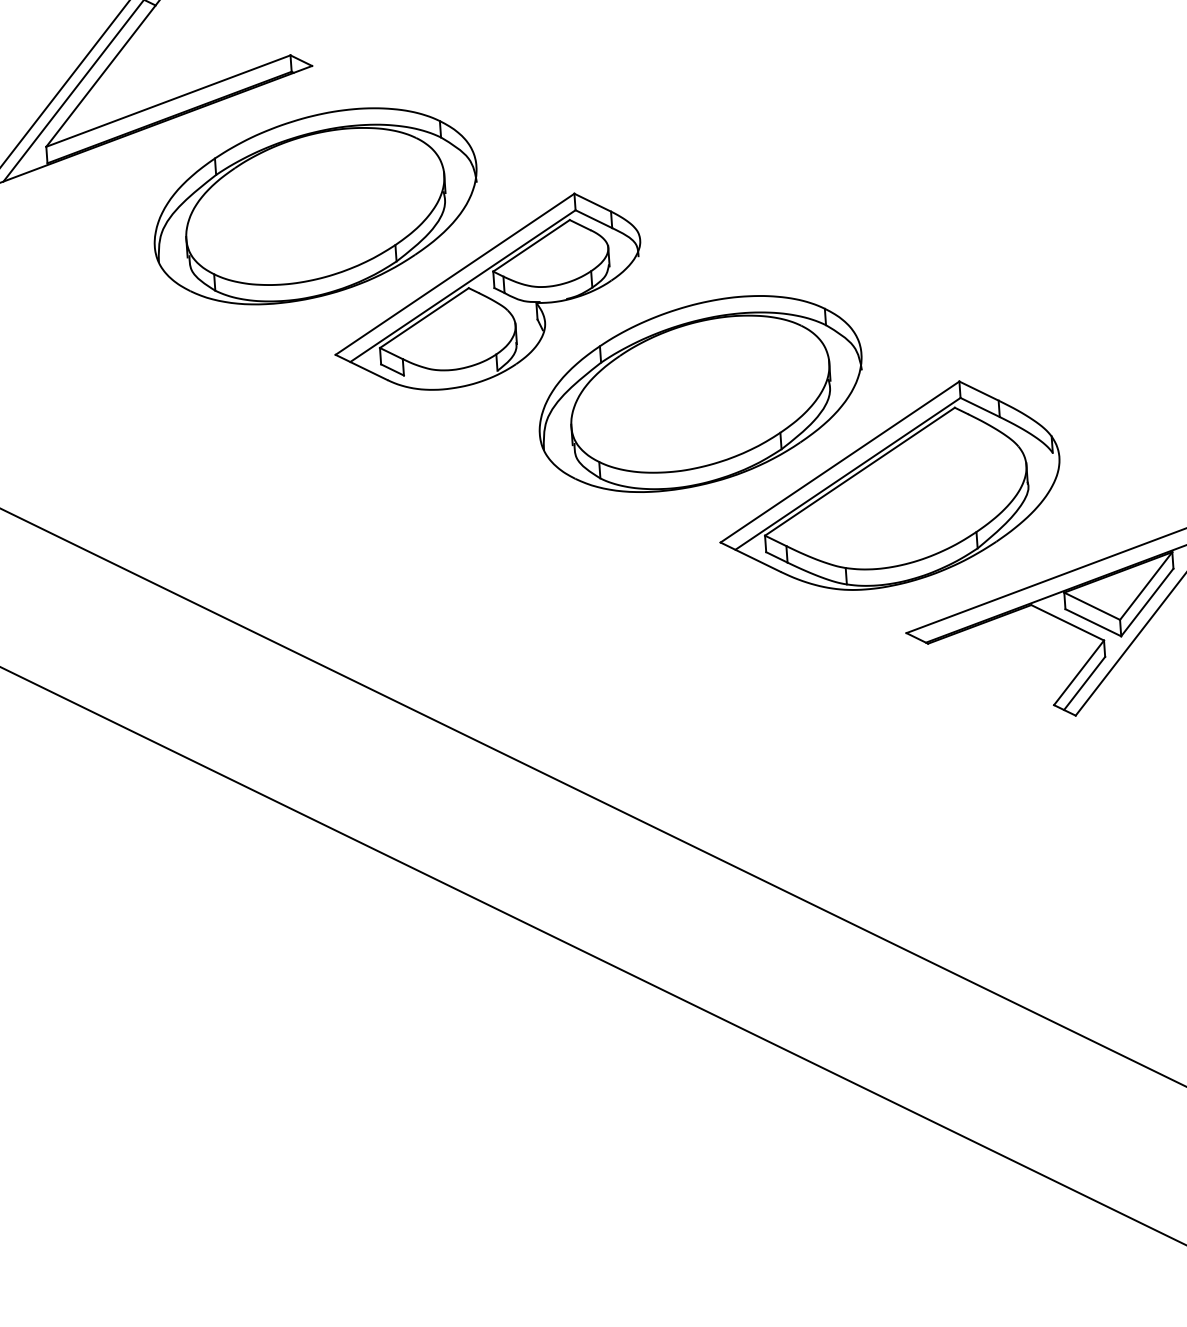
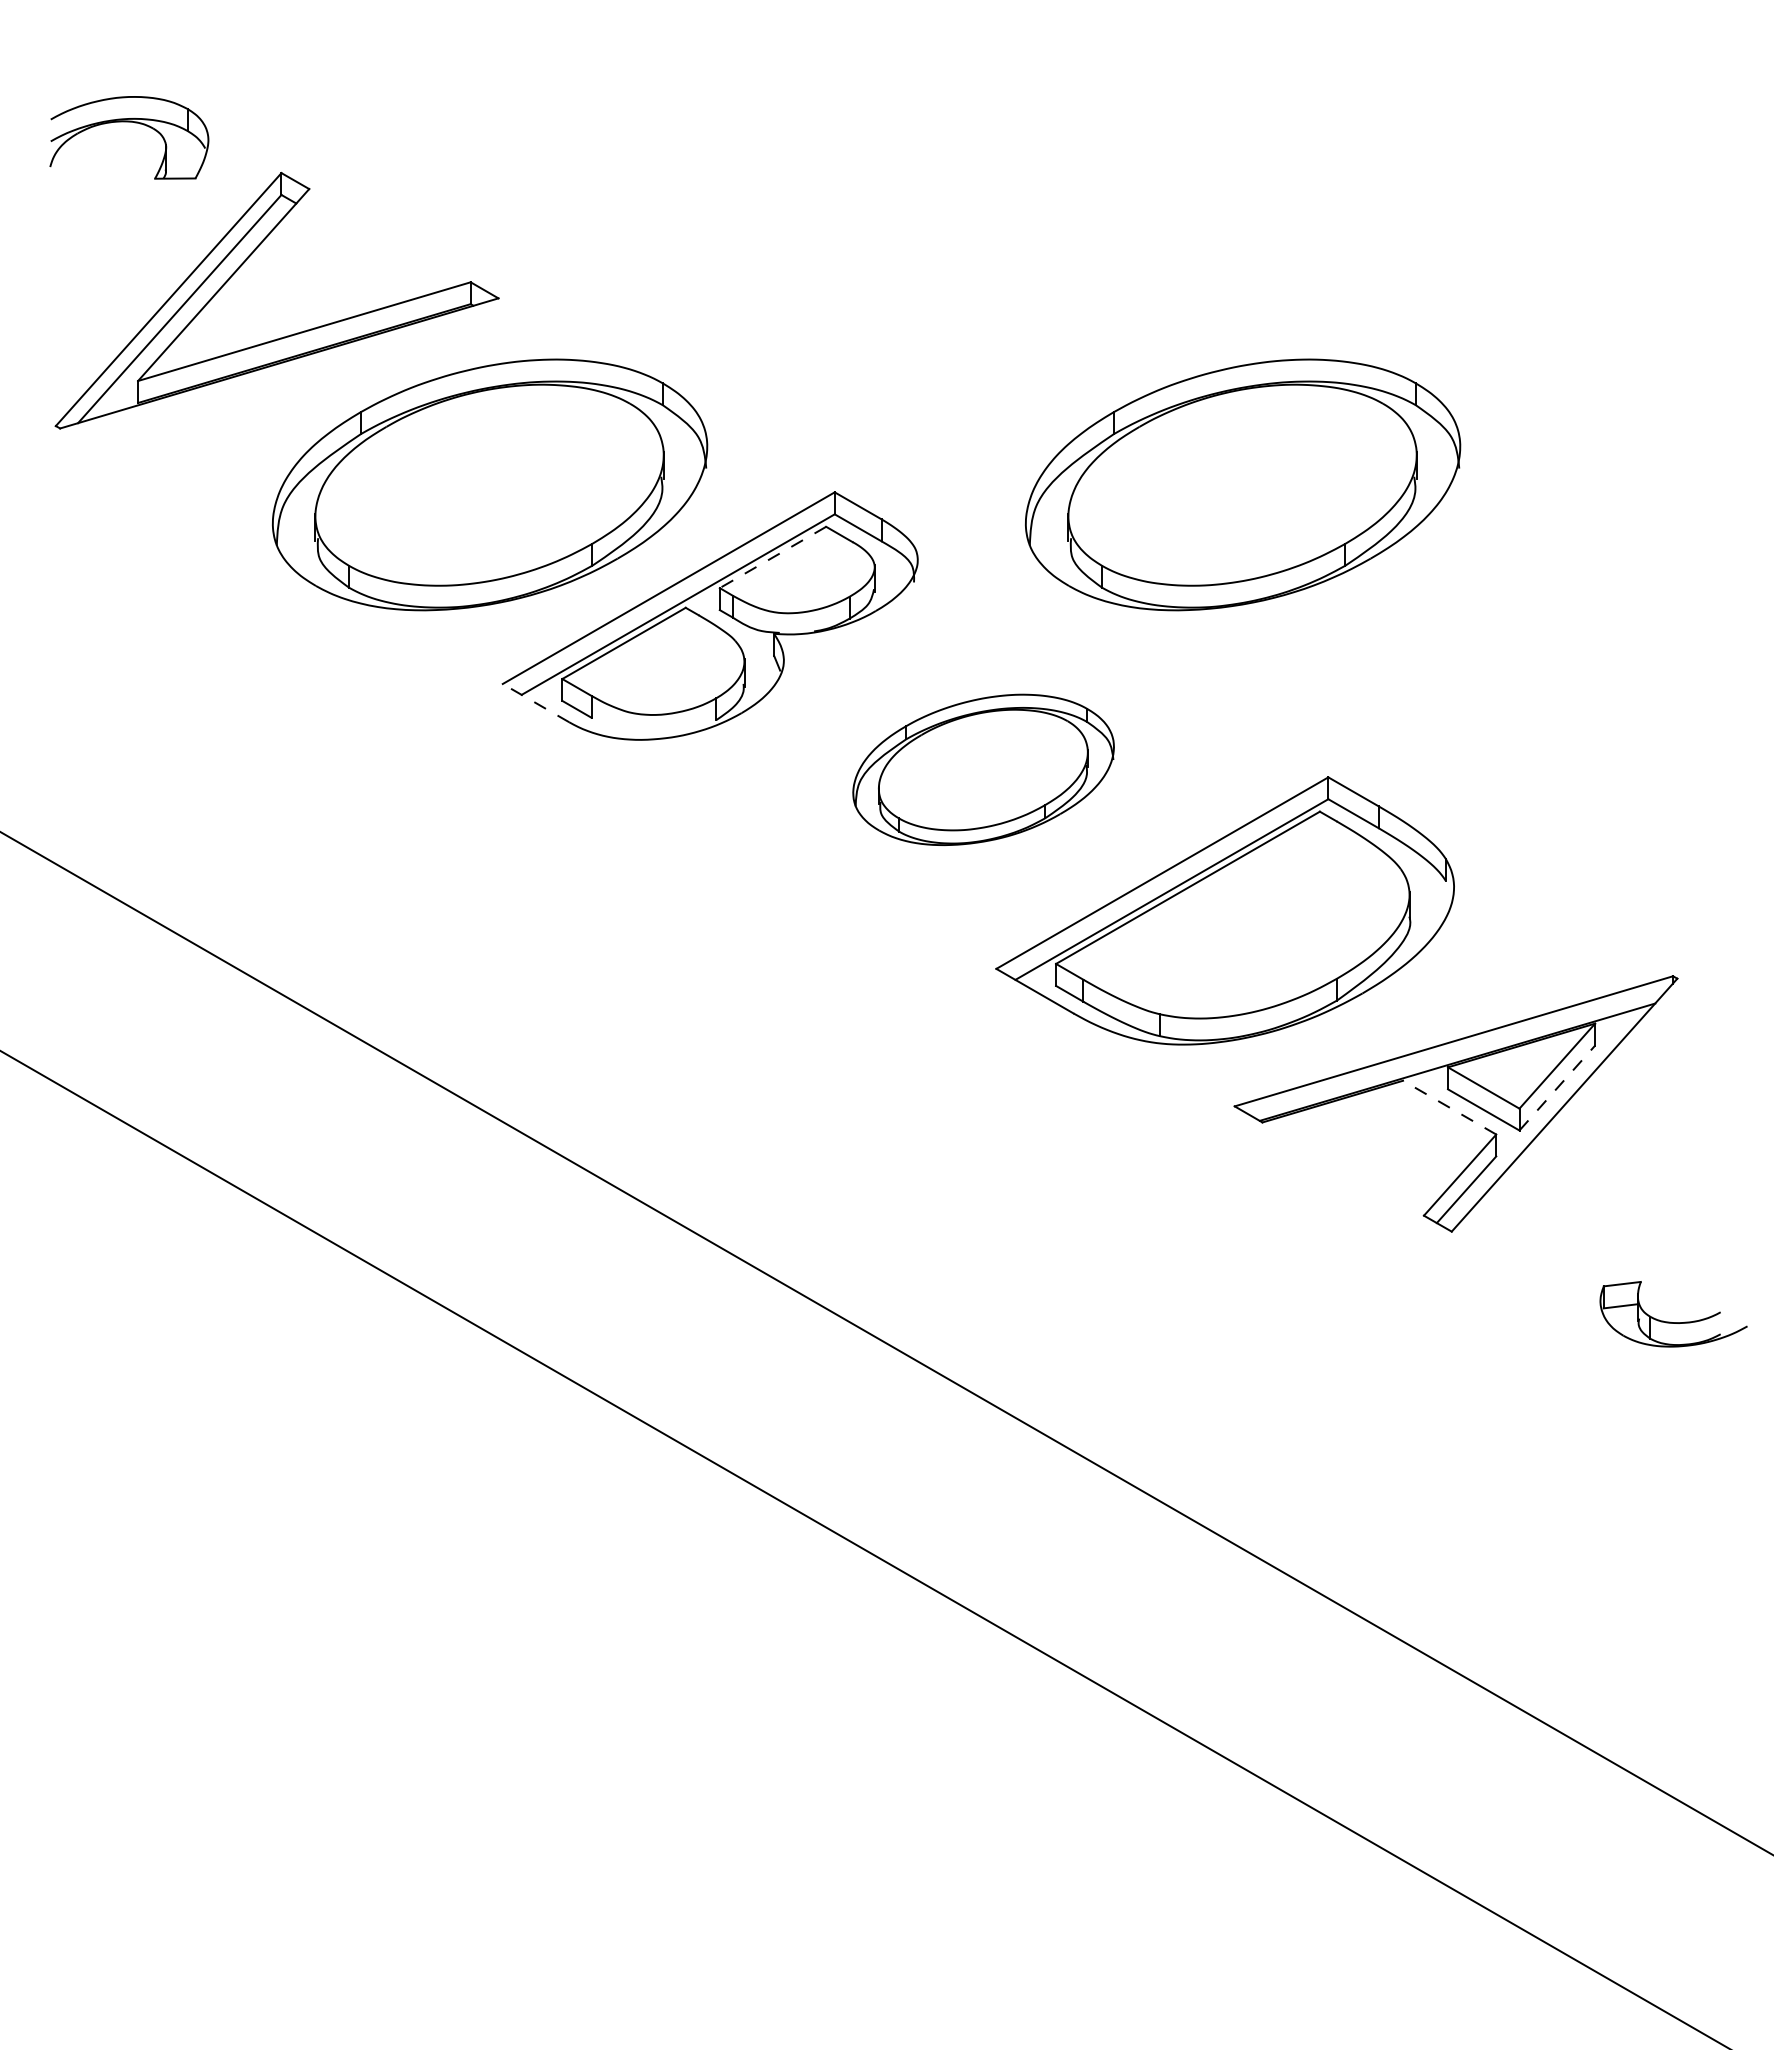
part: (880, 166) -> (1243, 484), added
line: (531, 245) -> (772, 557), solid -> dashed
line: (361, 367) -> (535, 702), solid -> dashed
part: (700, 393) -> (983, 769), size x0.6
line: (1147, 602) -> (1557, 1088), solid -> dashed
line: (1067, 622) -> (1449, 1107), solid -> dashed

